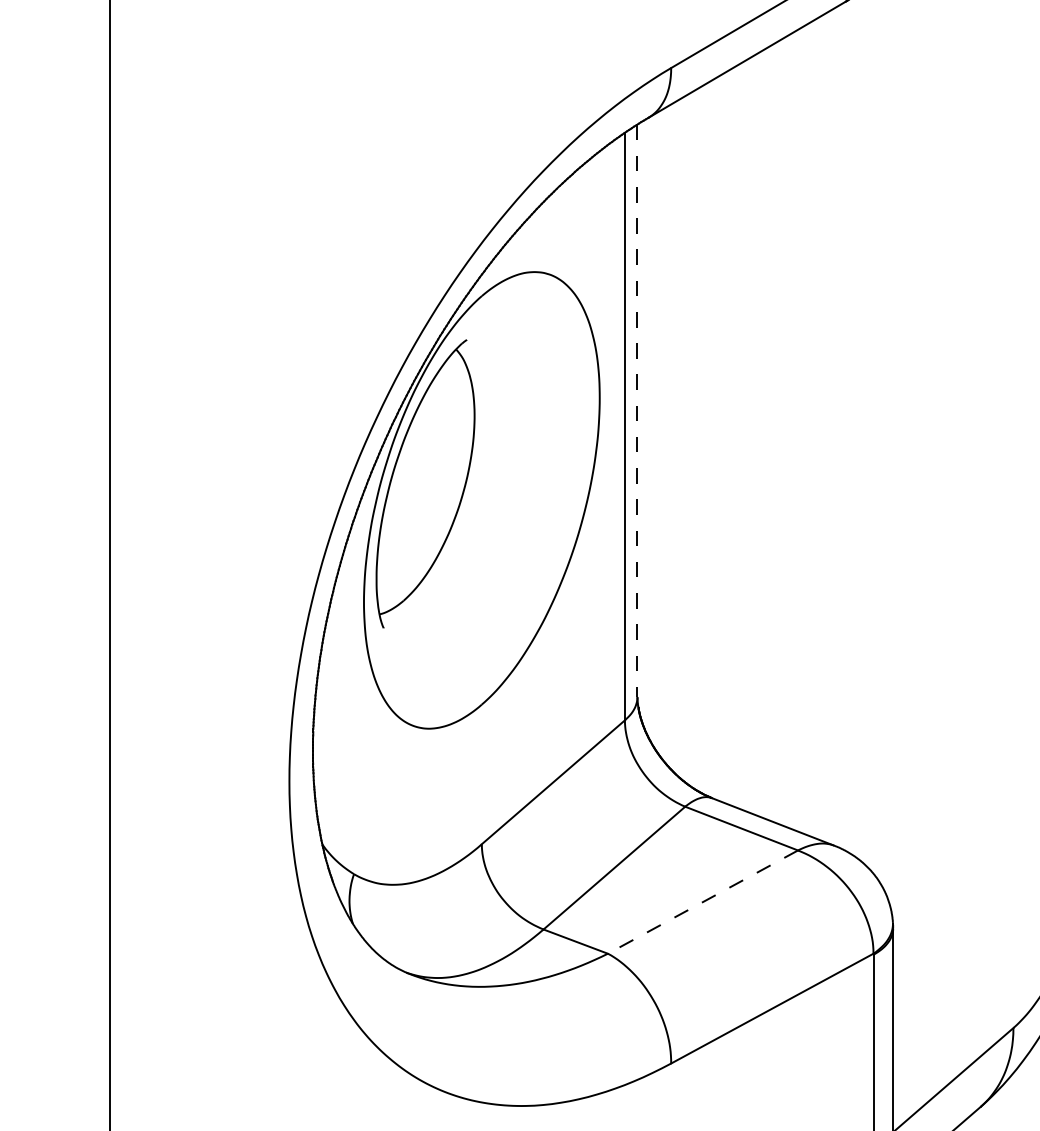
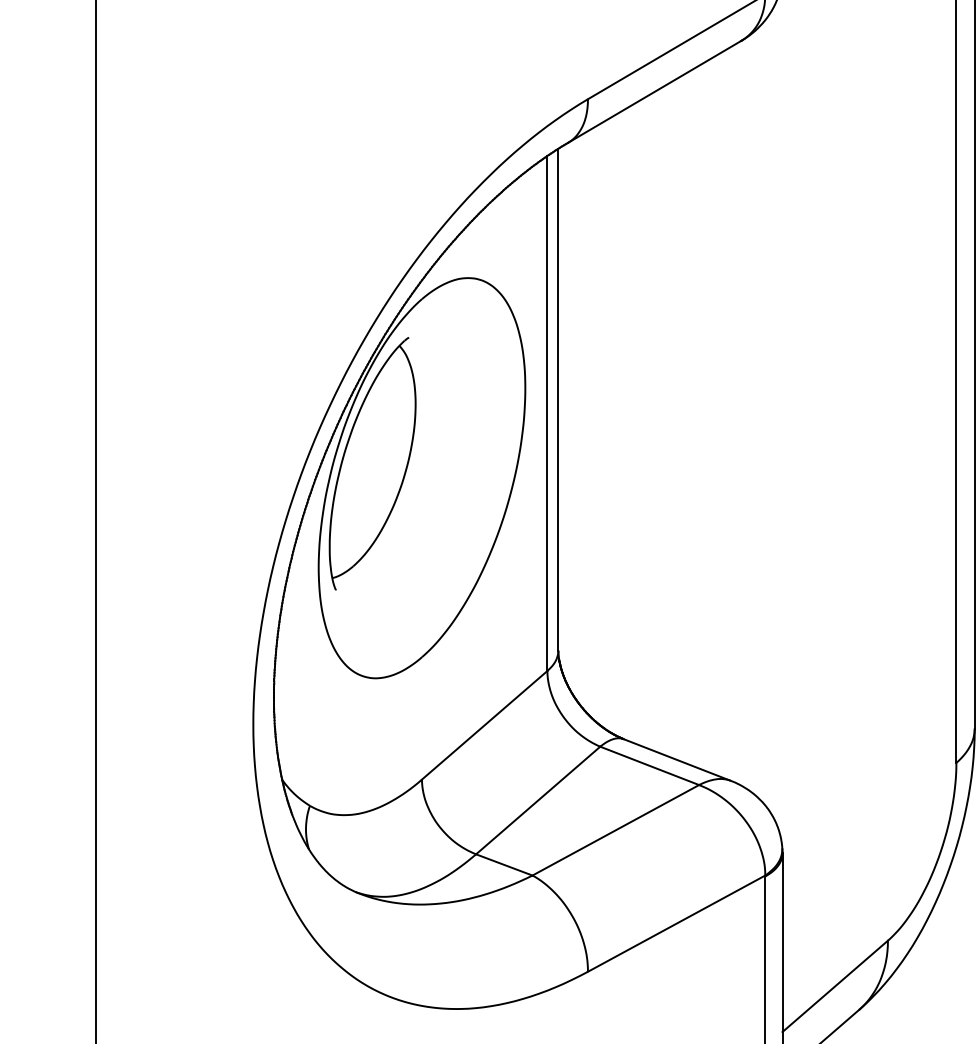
line: (637, 411) -> (558, 400), dashed -> solid
line: (702, 902) -> (615, 830), dashed -> solid

